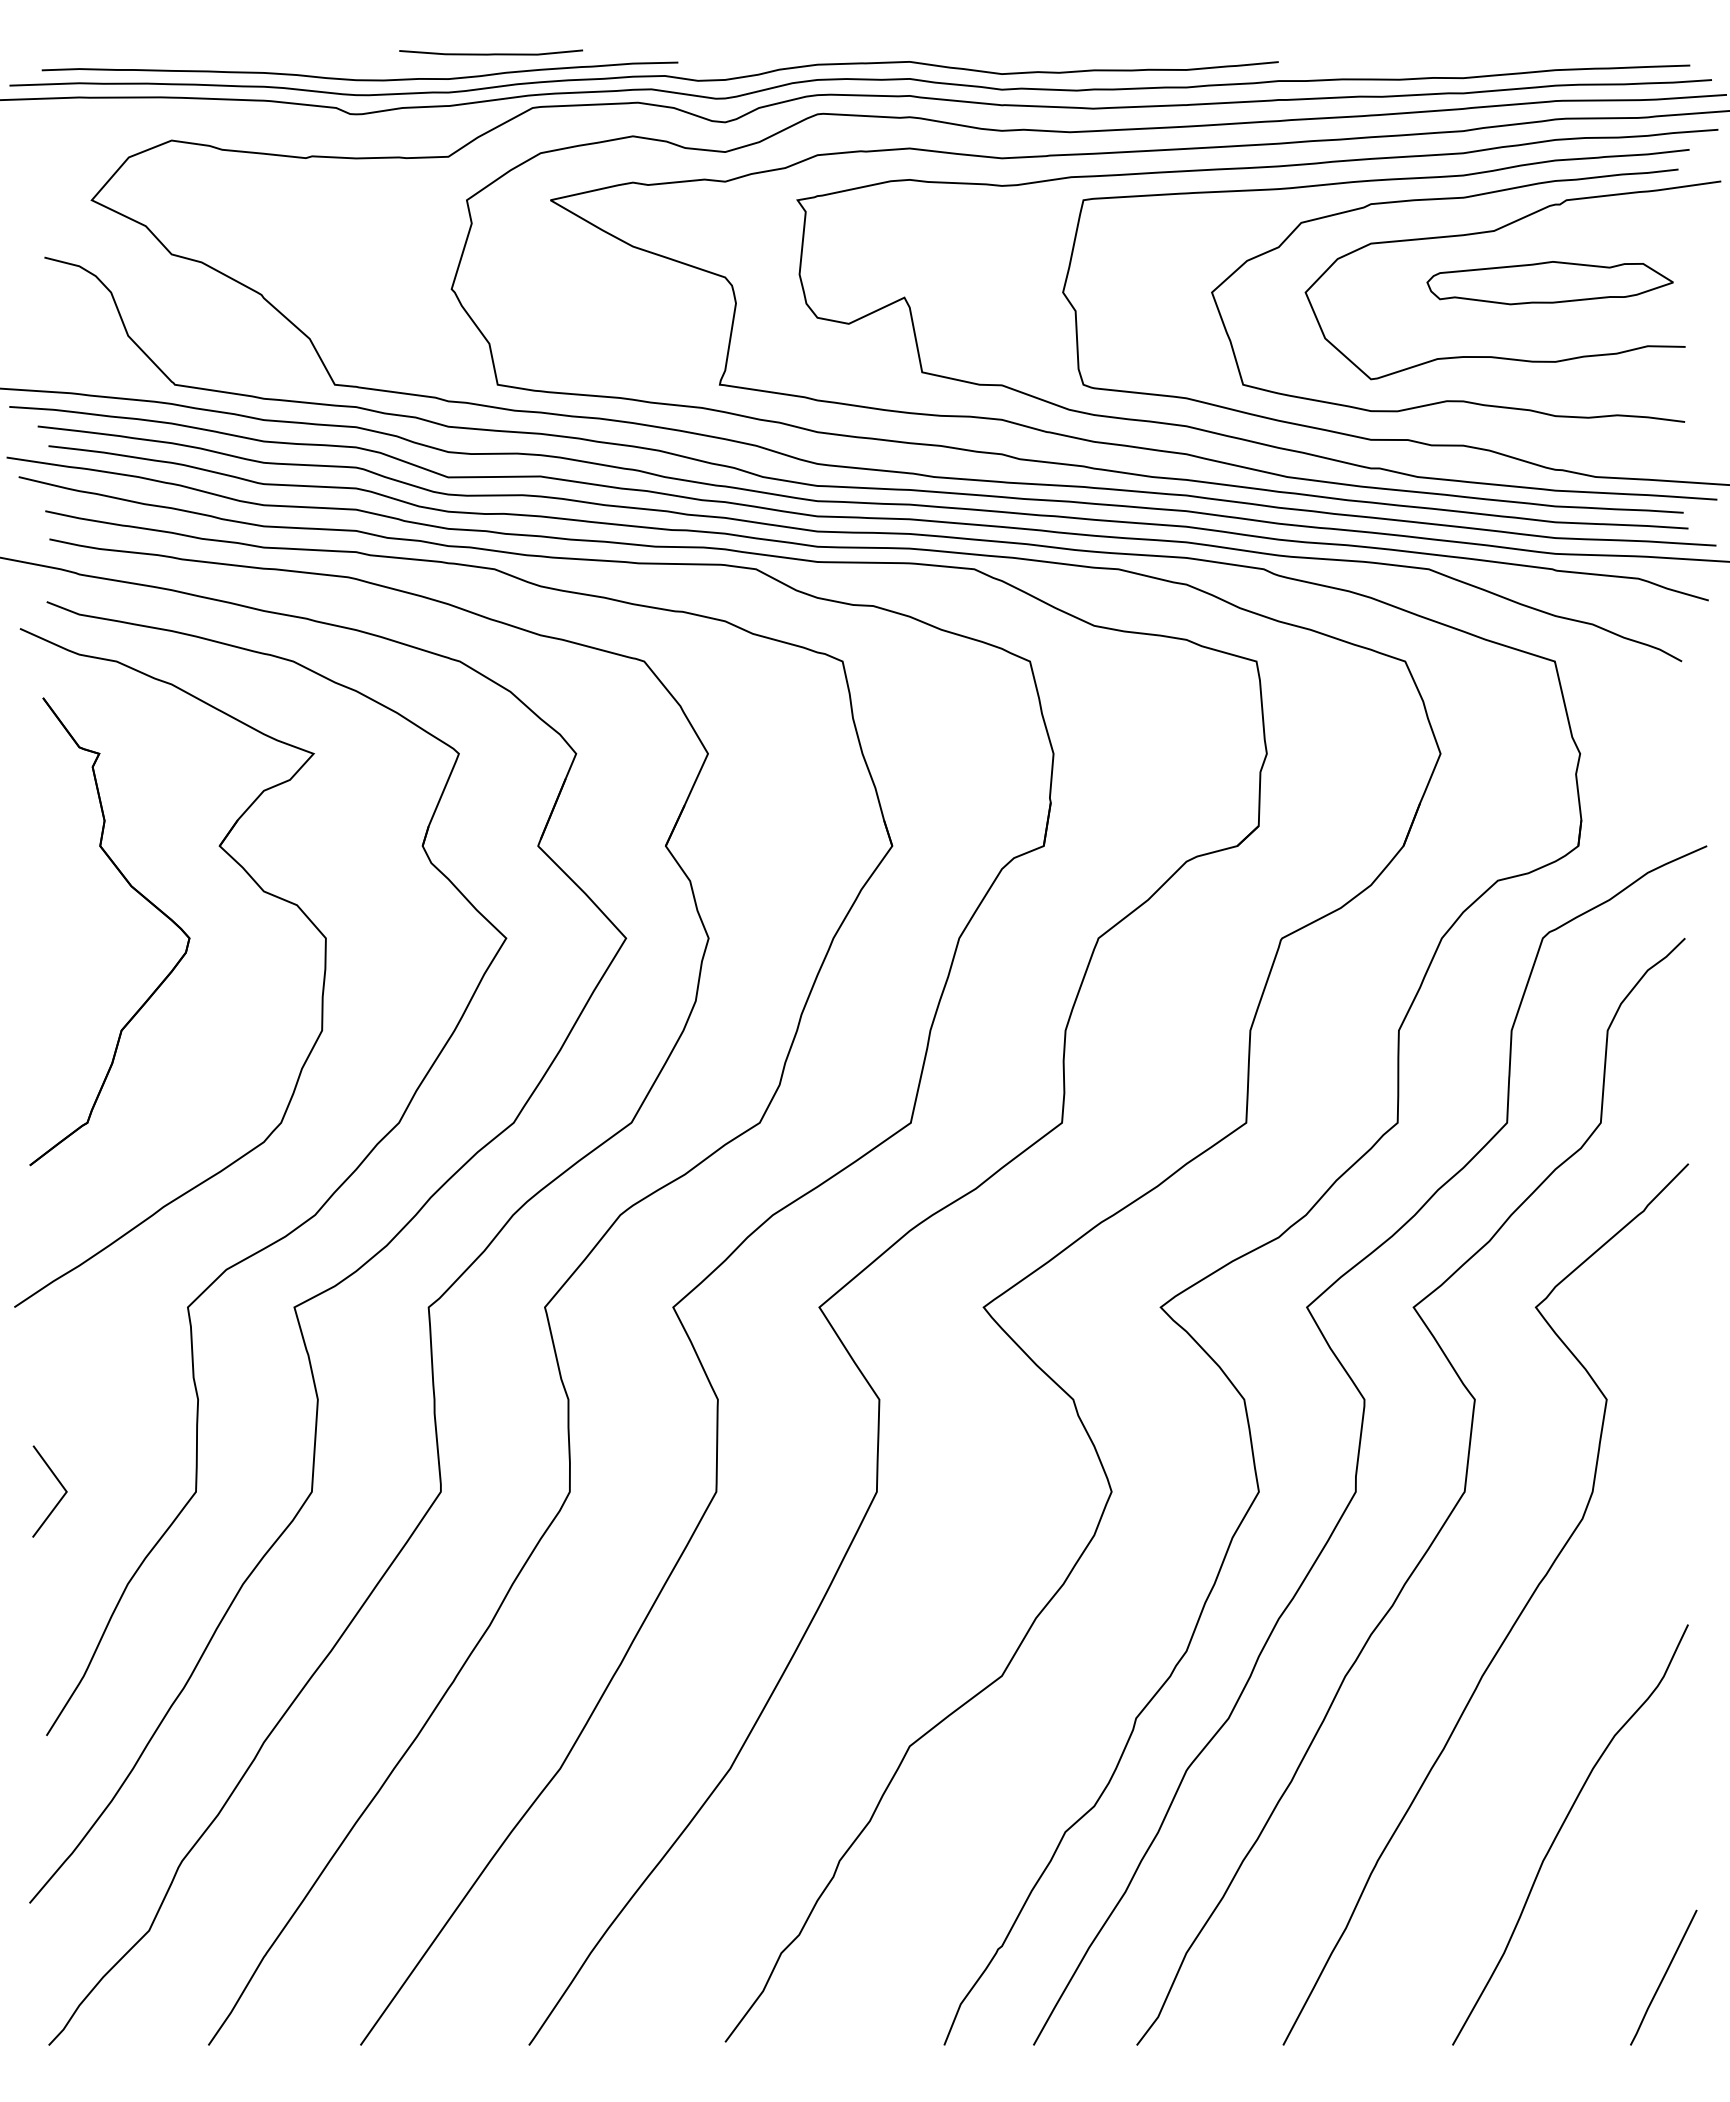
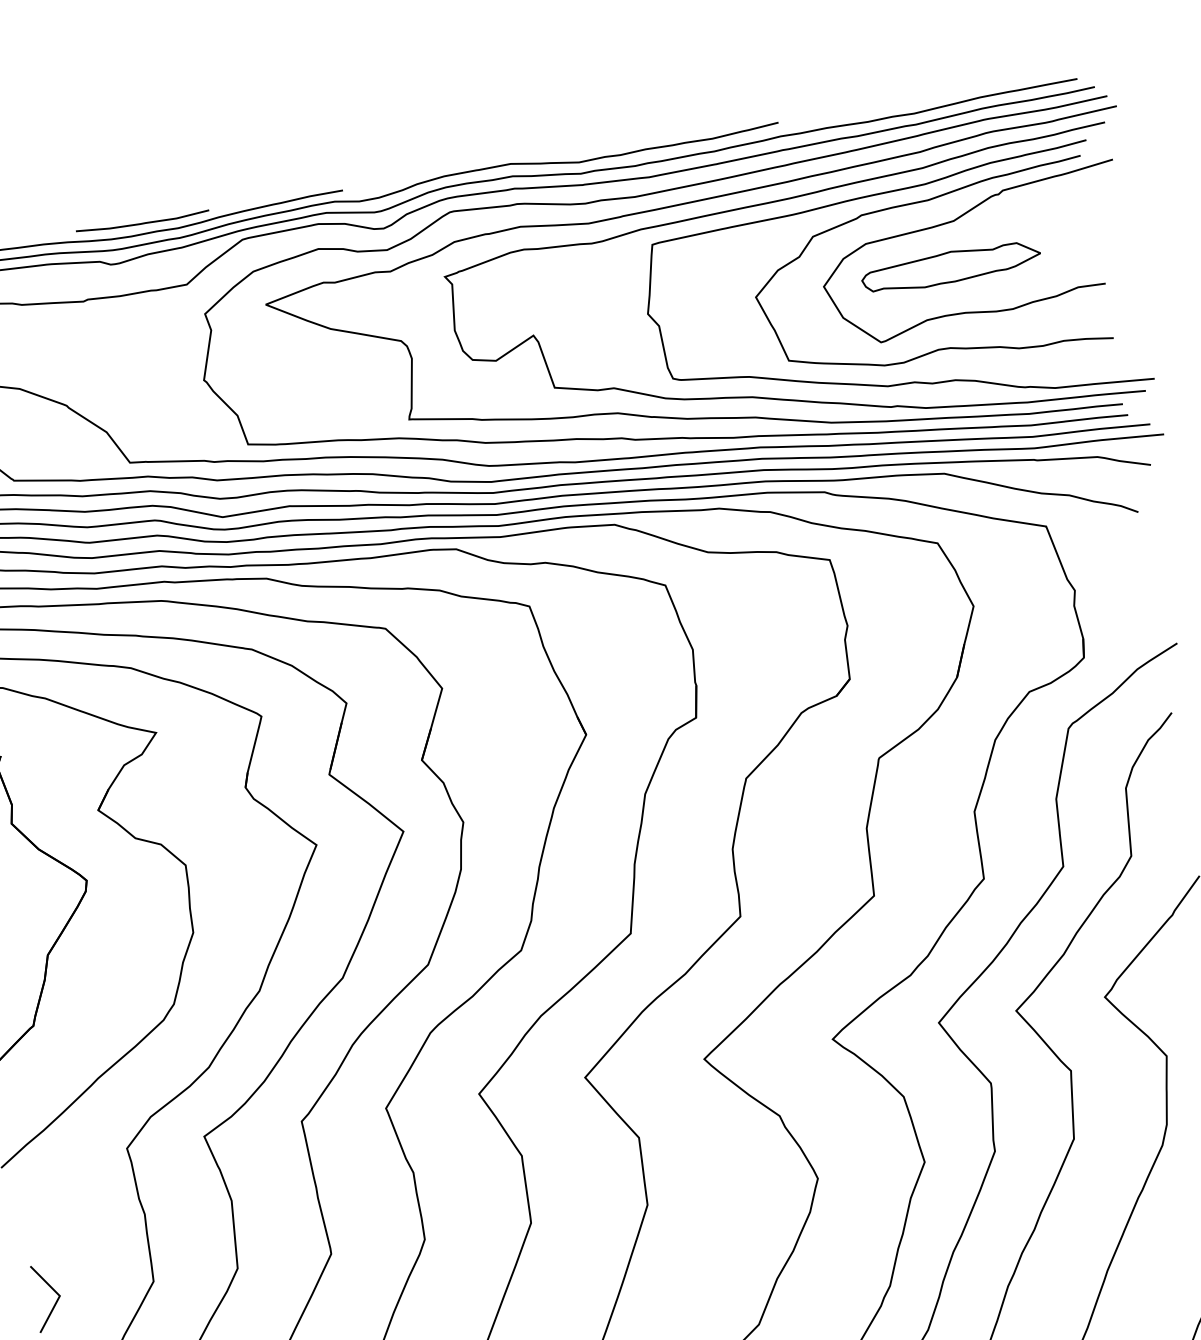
curve: (491, 53) -> (143, 222), moved
part: (1549, 283) -> (950, 267), moved

